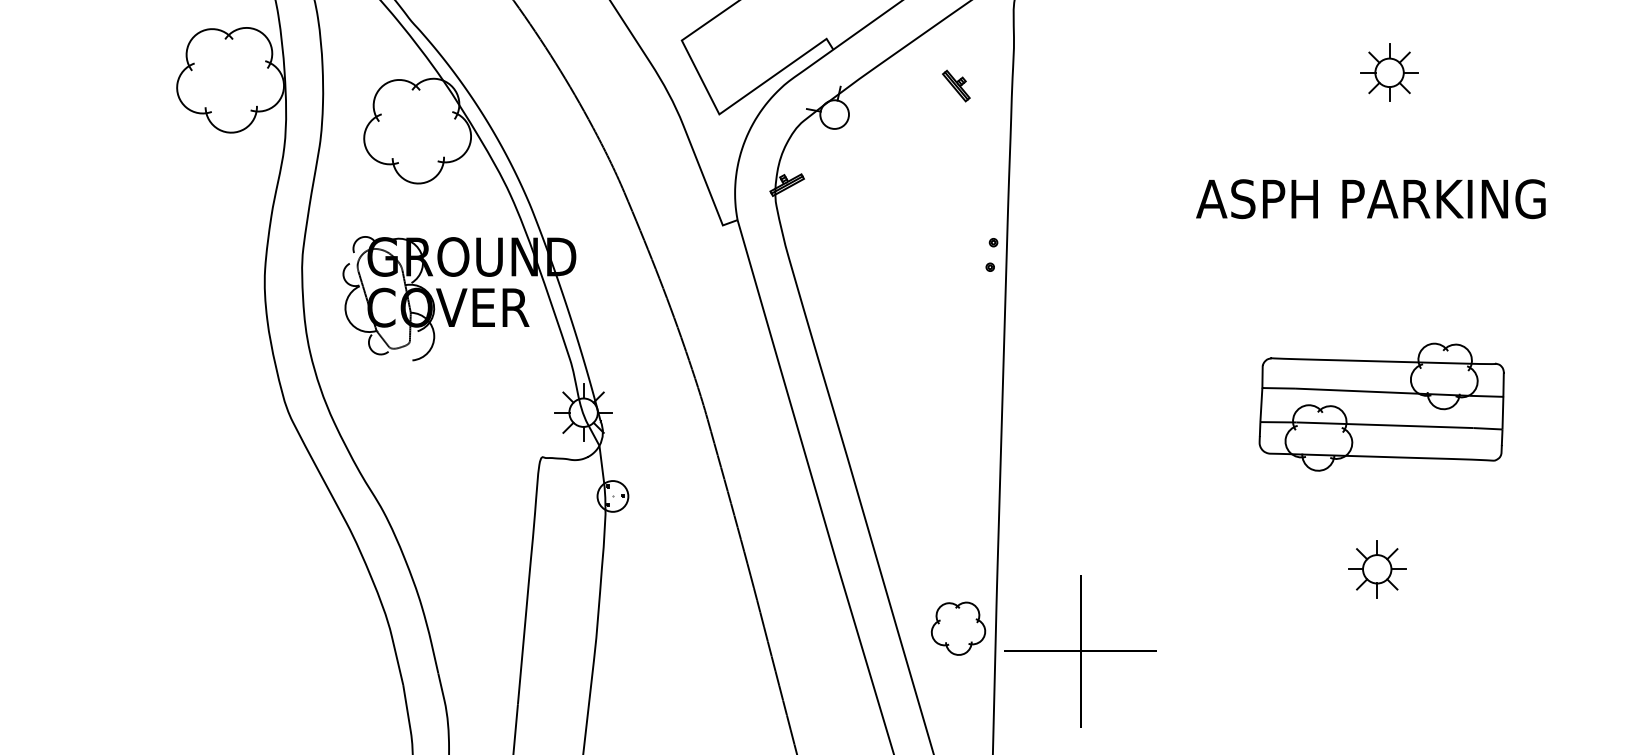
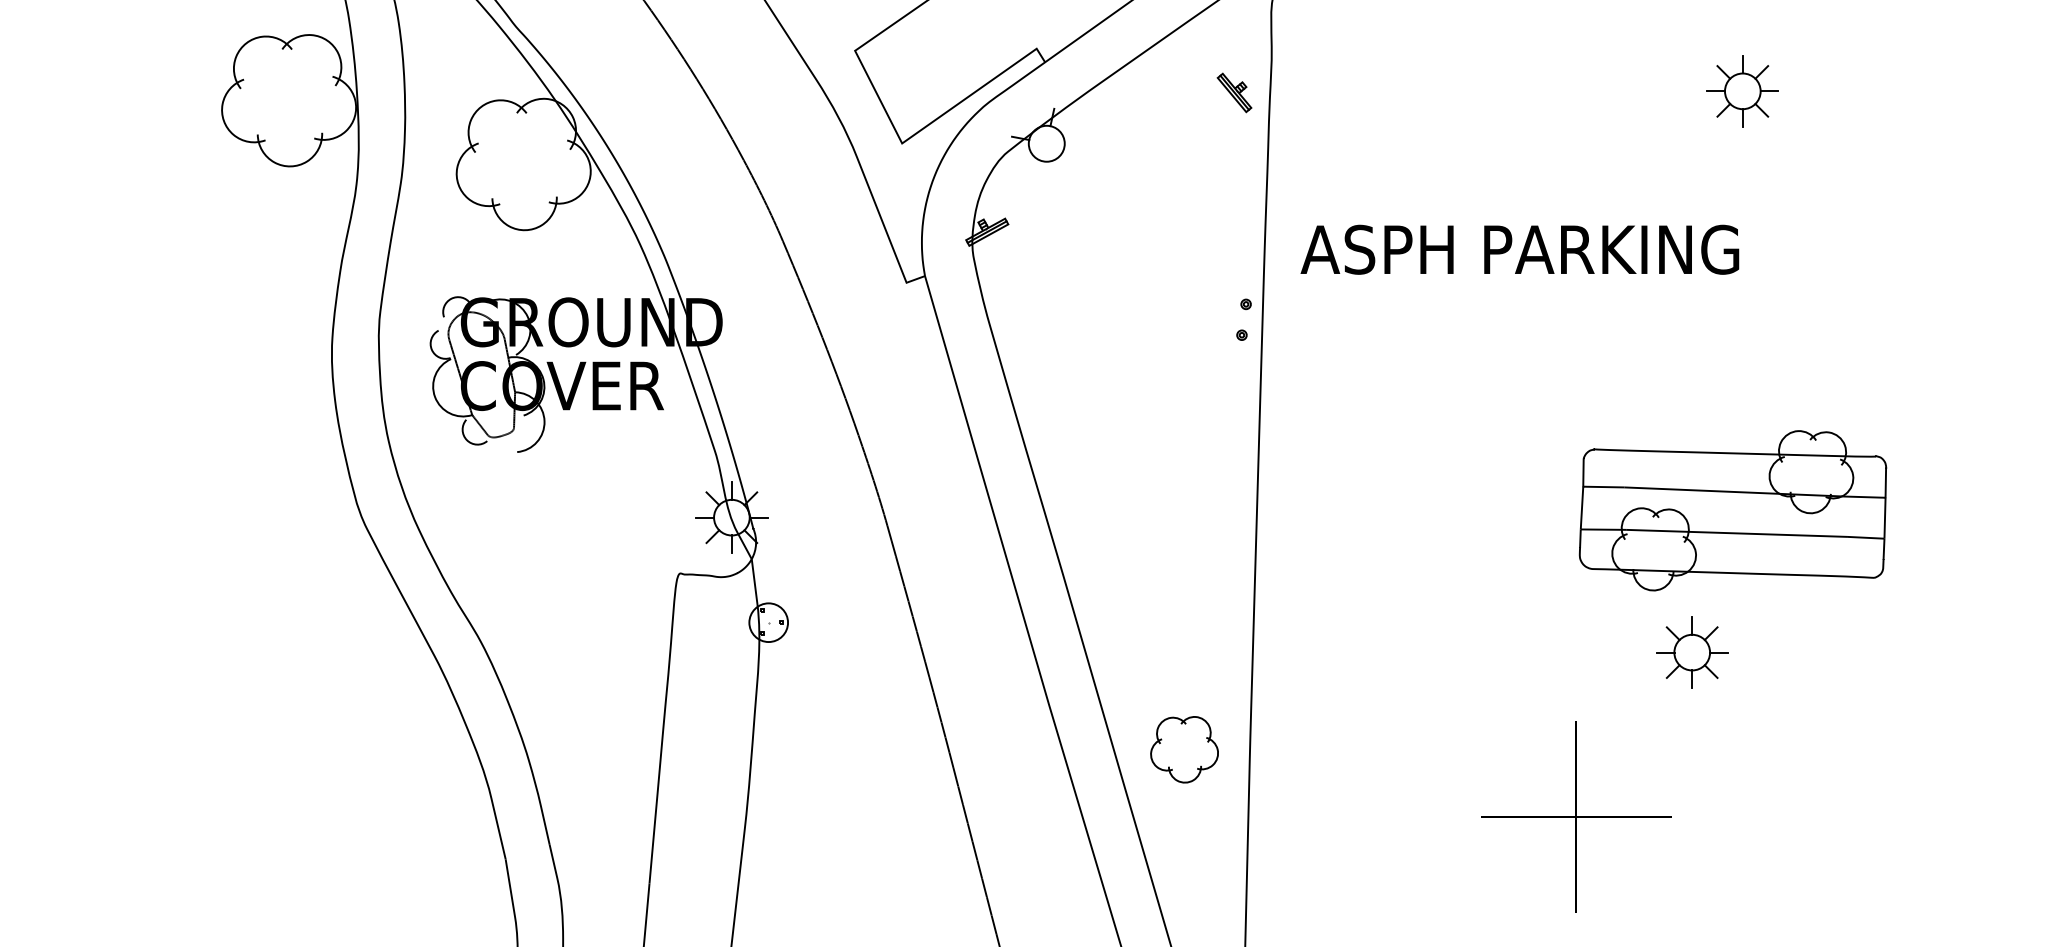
part: (956, 85) -> (1234, 92), moved
text: (1370, 199) -> (1519, 250), moved
part: (1377, 569) -> (1692, 652), moved
part: (958, 628) -> (1184, 749), moved
part: (1080, 651) -> (1575, 817), moved

